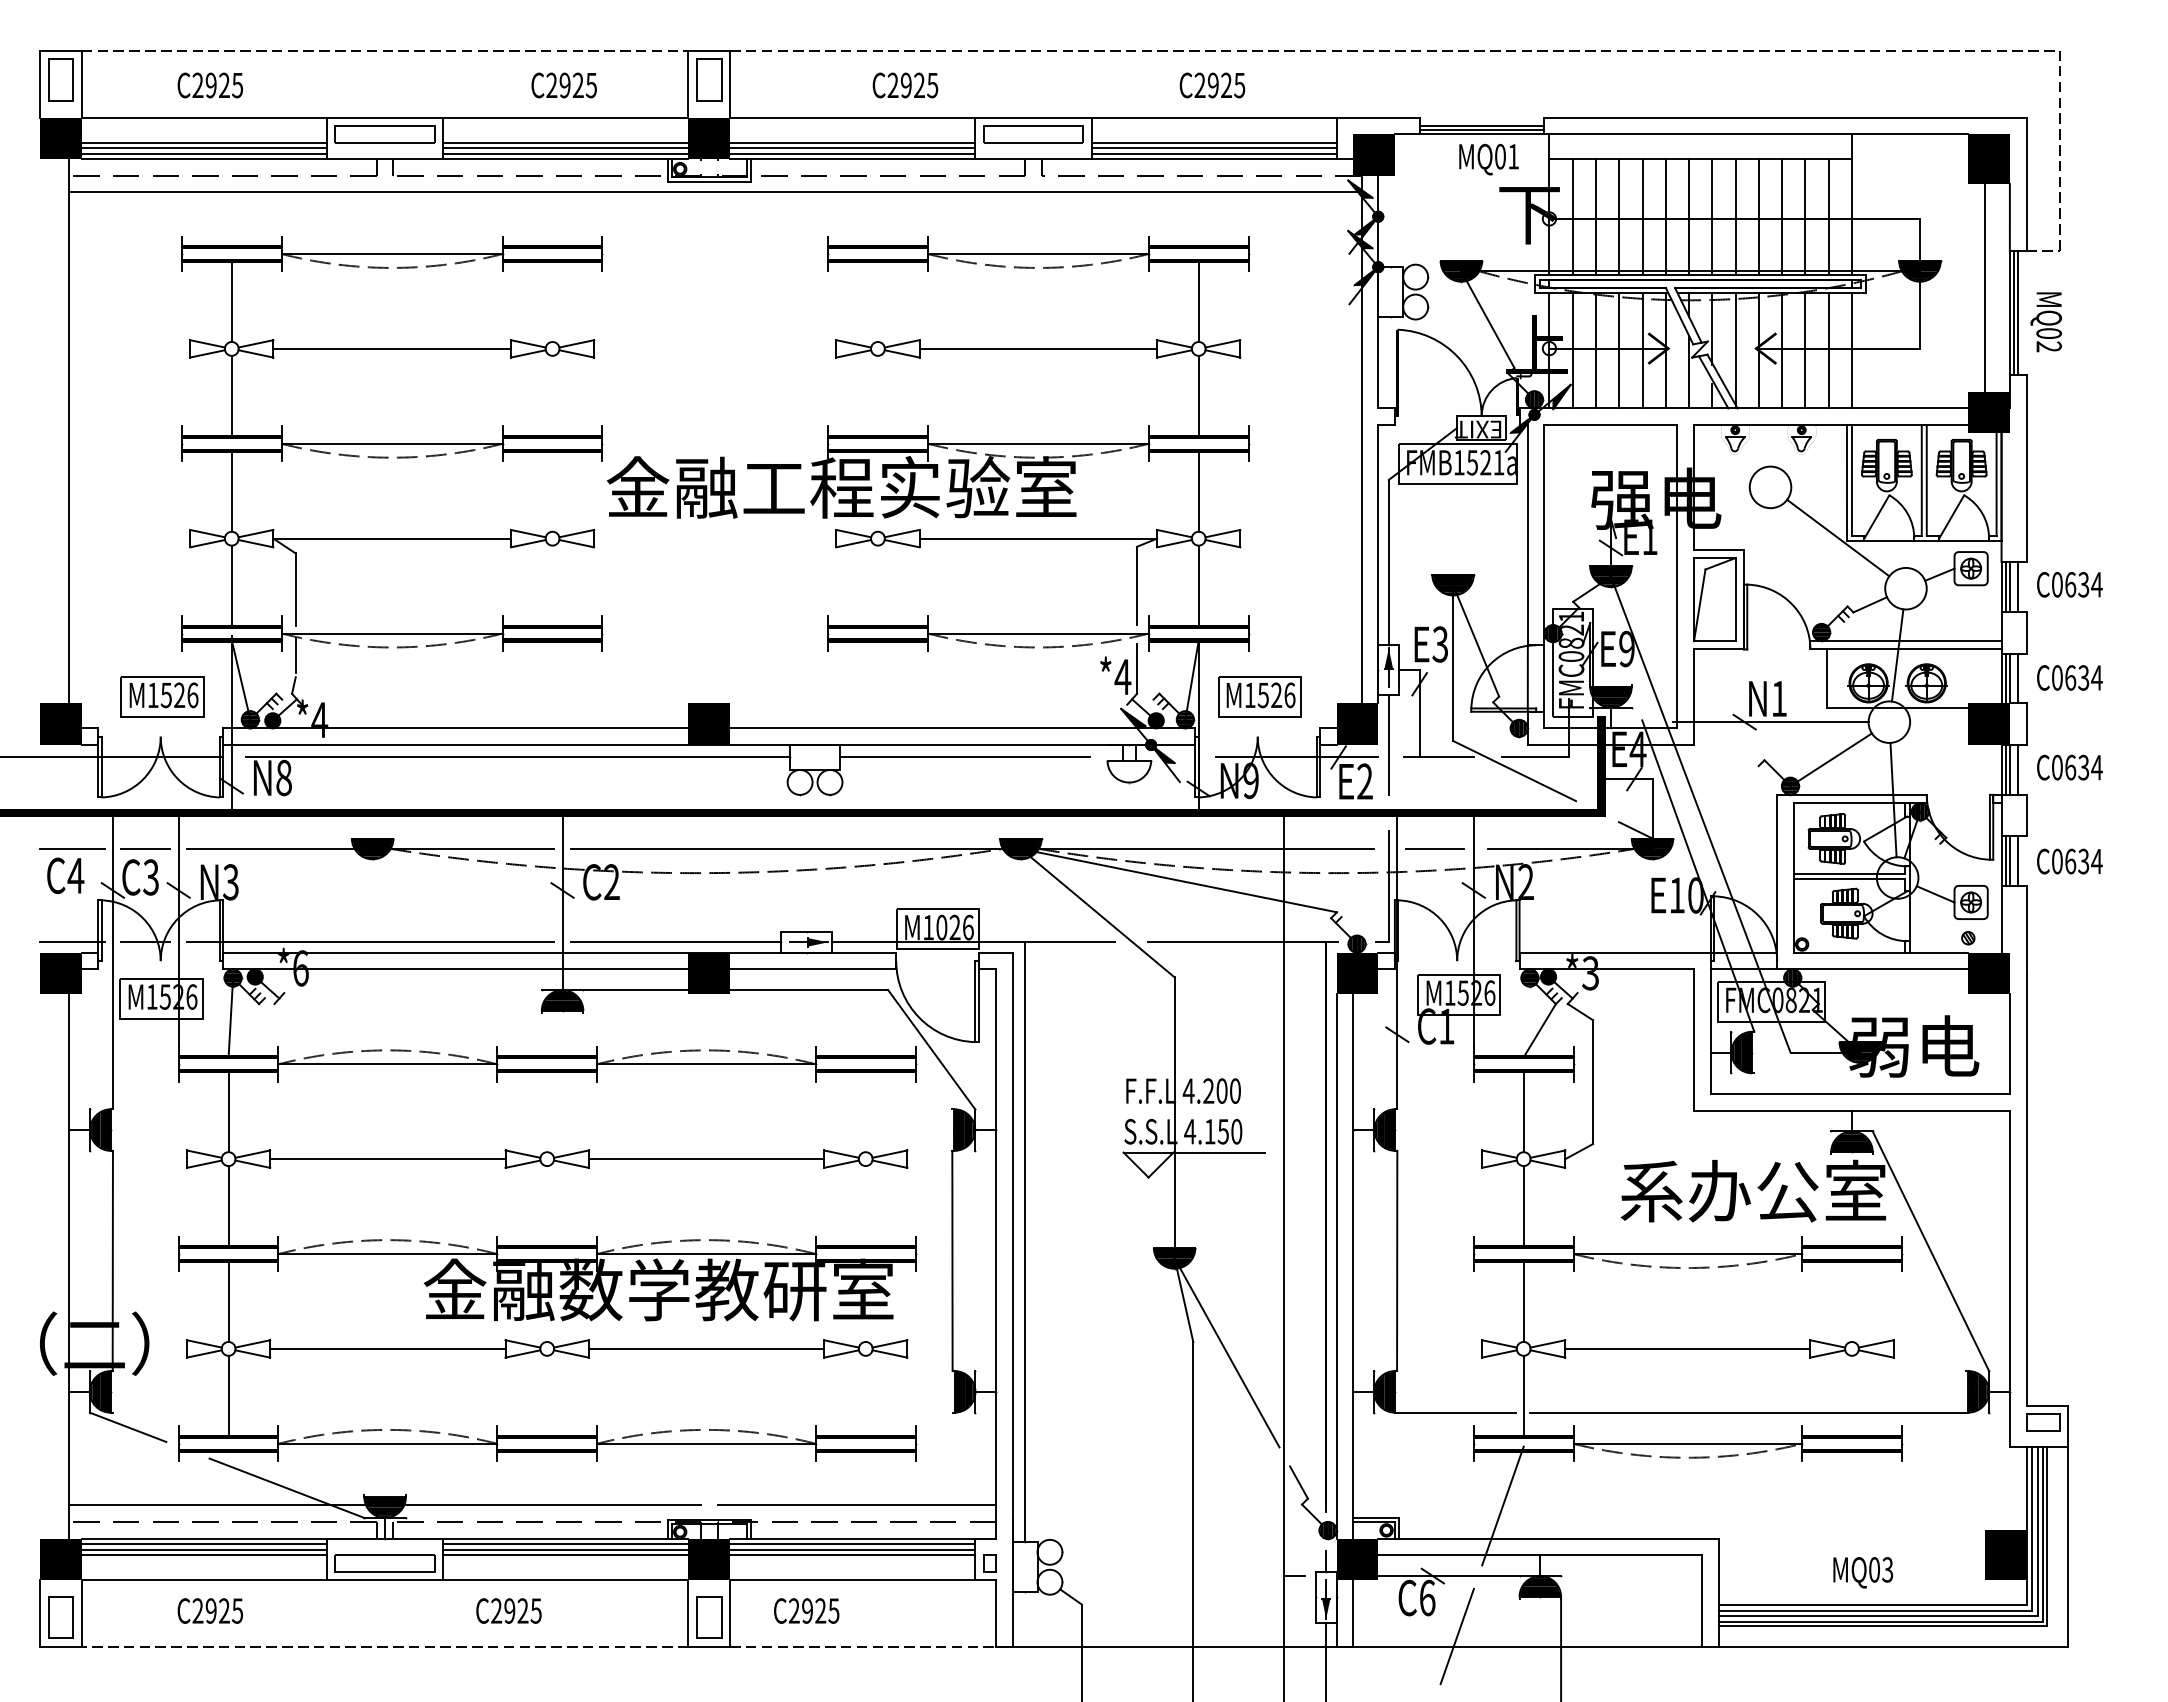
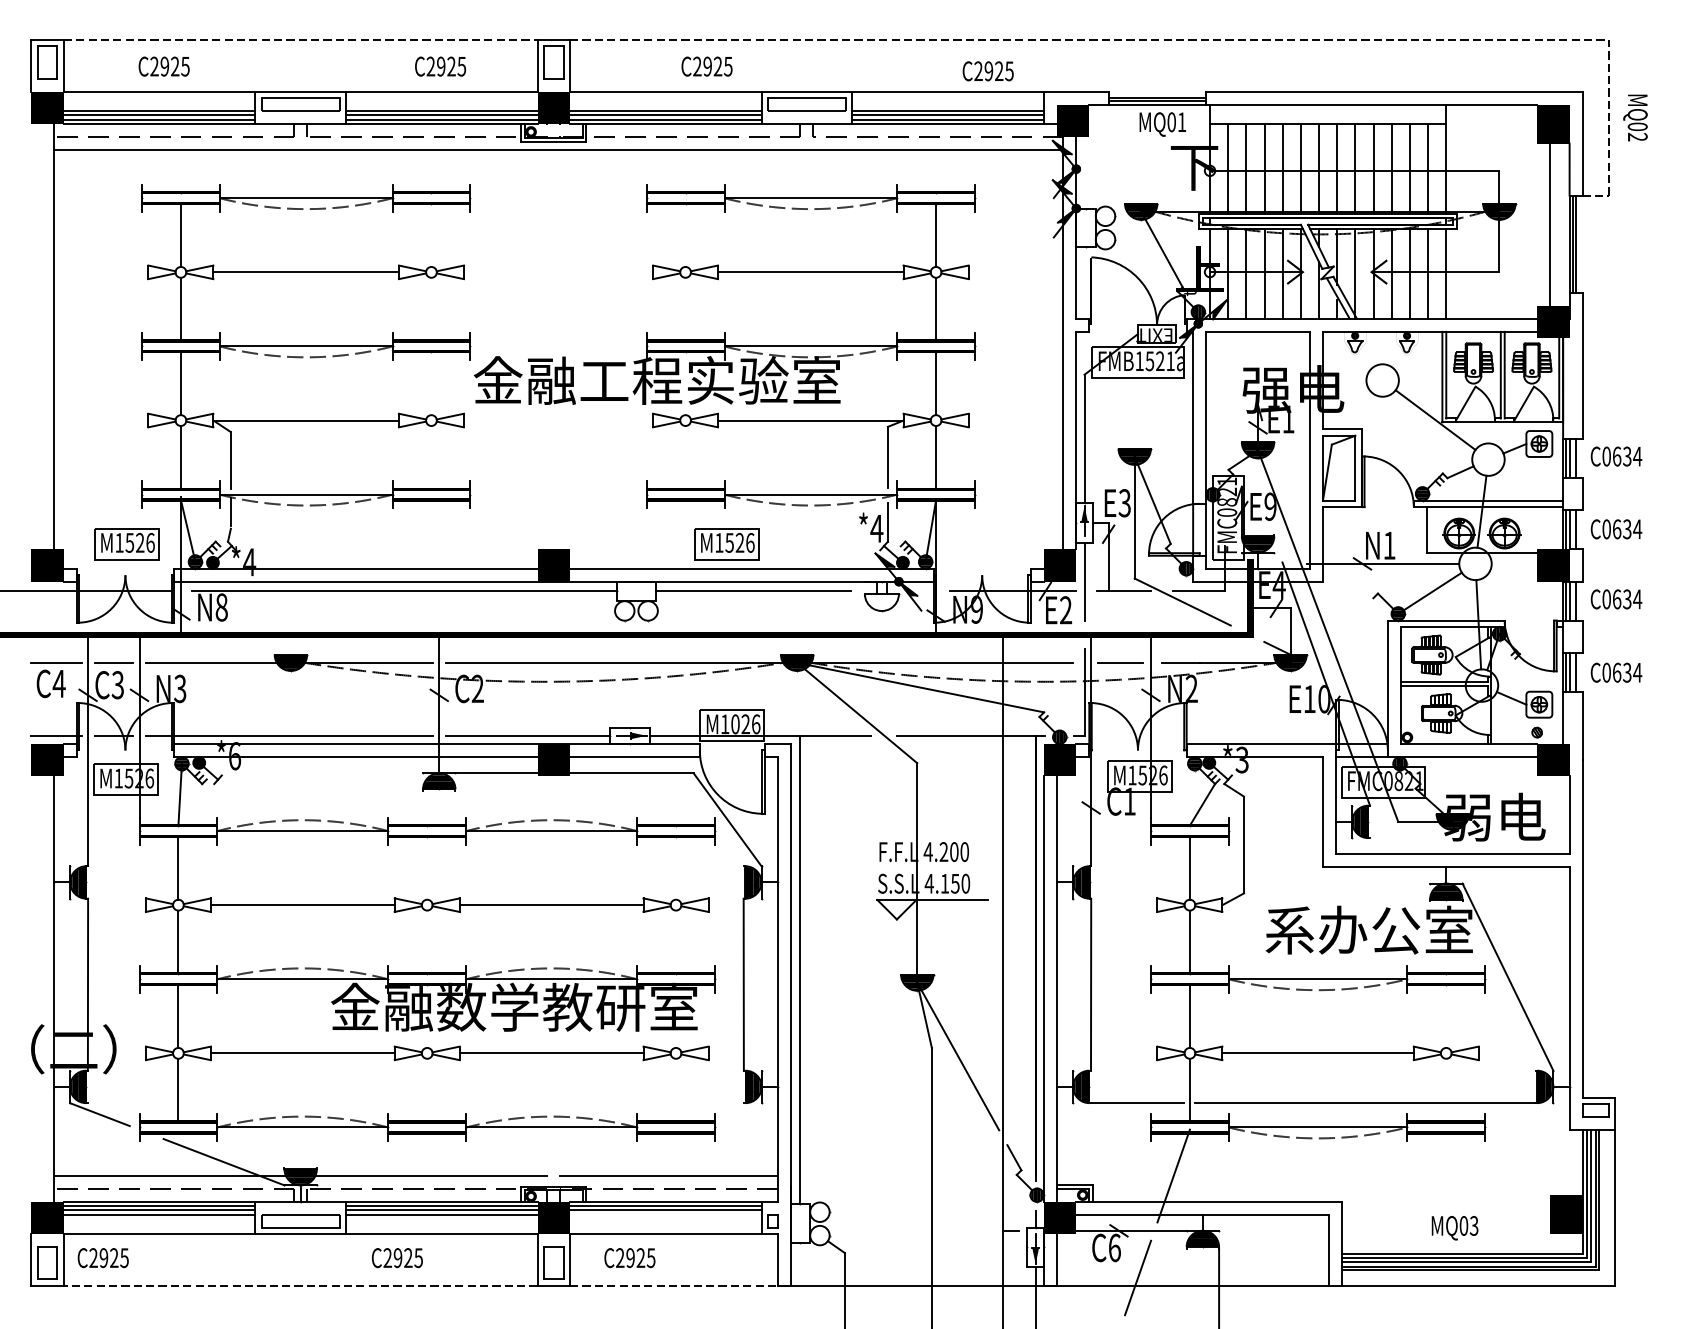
text: (1212, 85) -> (988, 71), moved
text: (2045, 322) -> (1634, 118), moved
part: (1259, 696) -> (726, 543), moved
line: (852, 1555) -> (665, 1214), removed
text: (209, 1610) -> (102, 1257), moved

